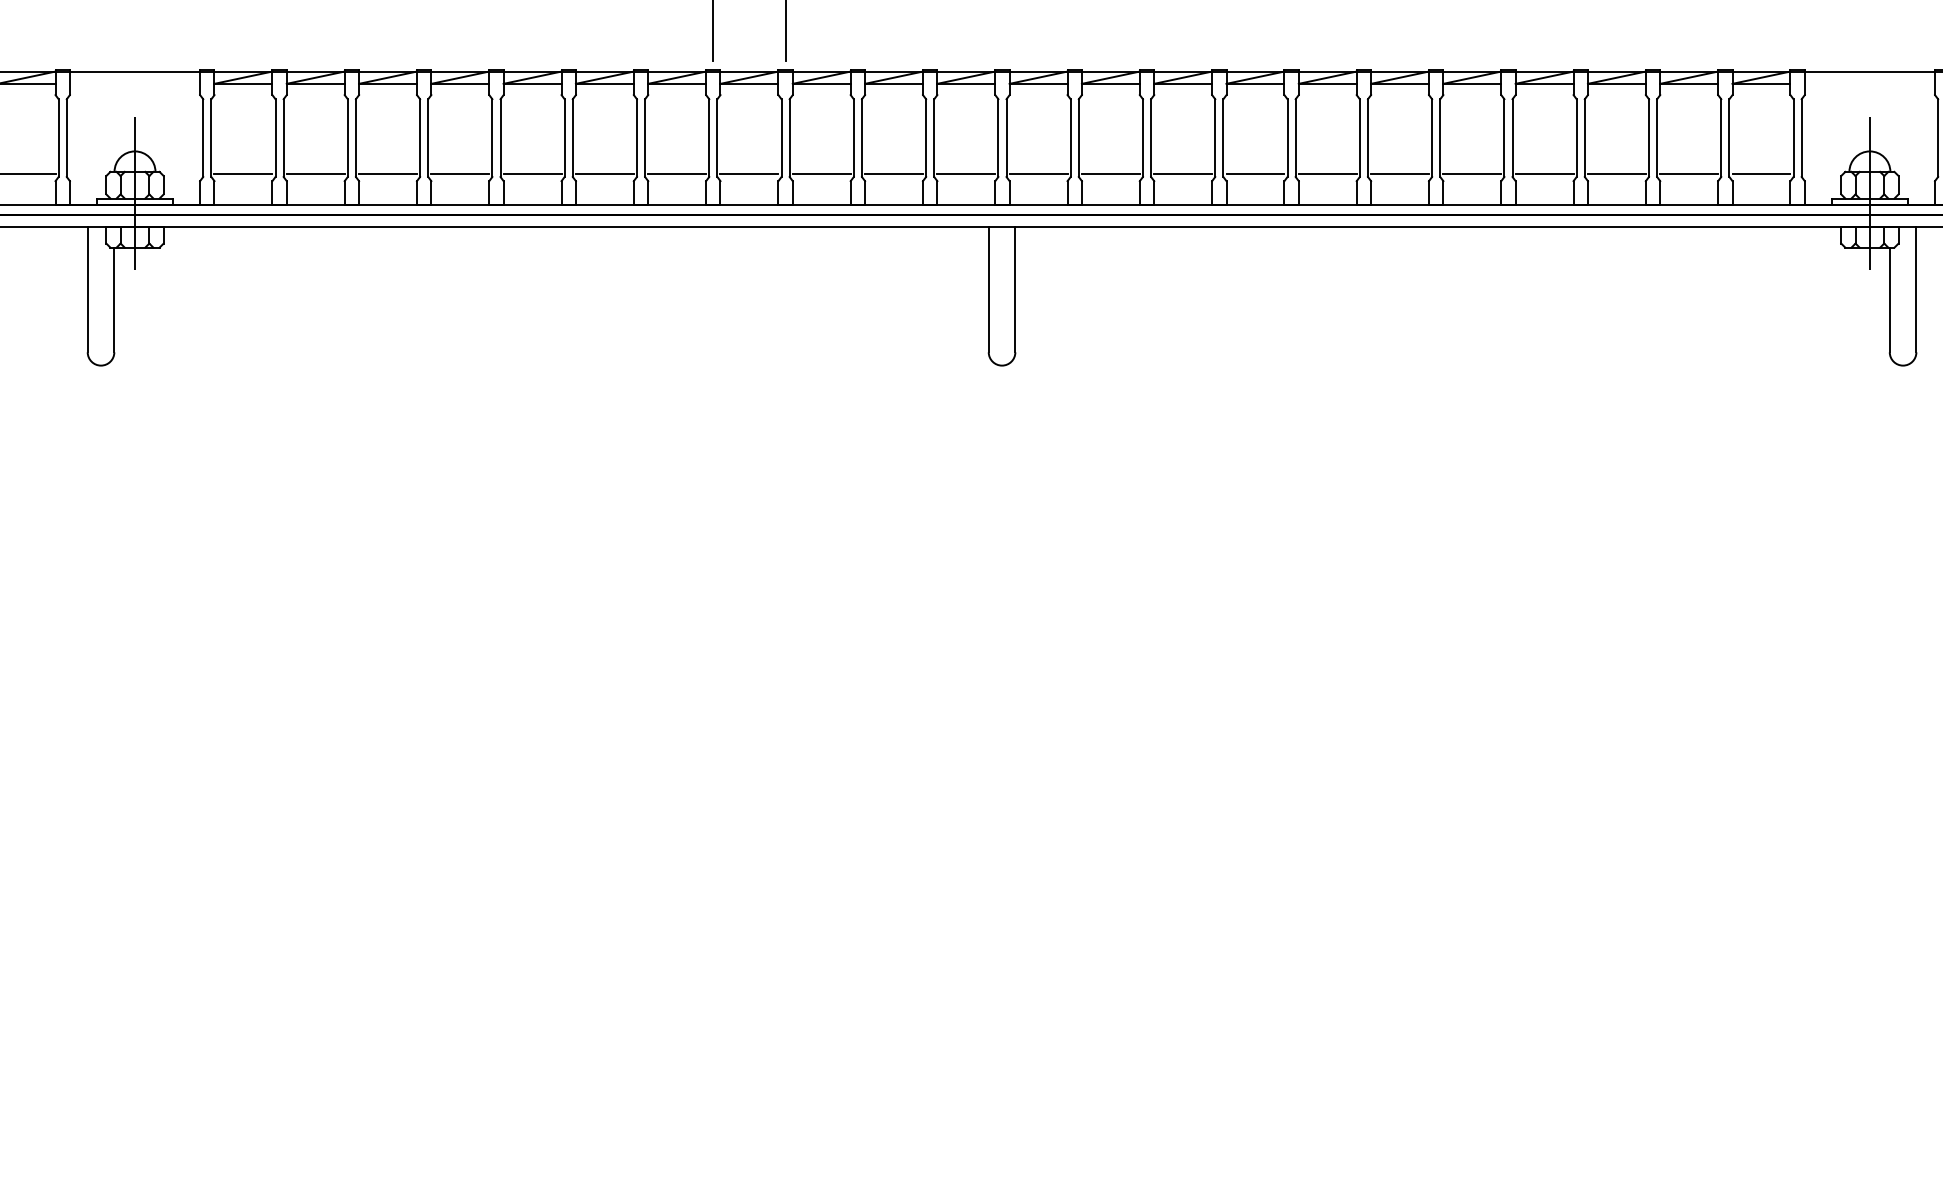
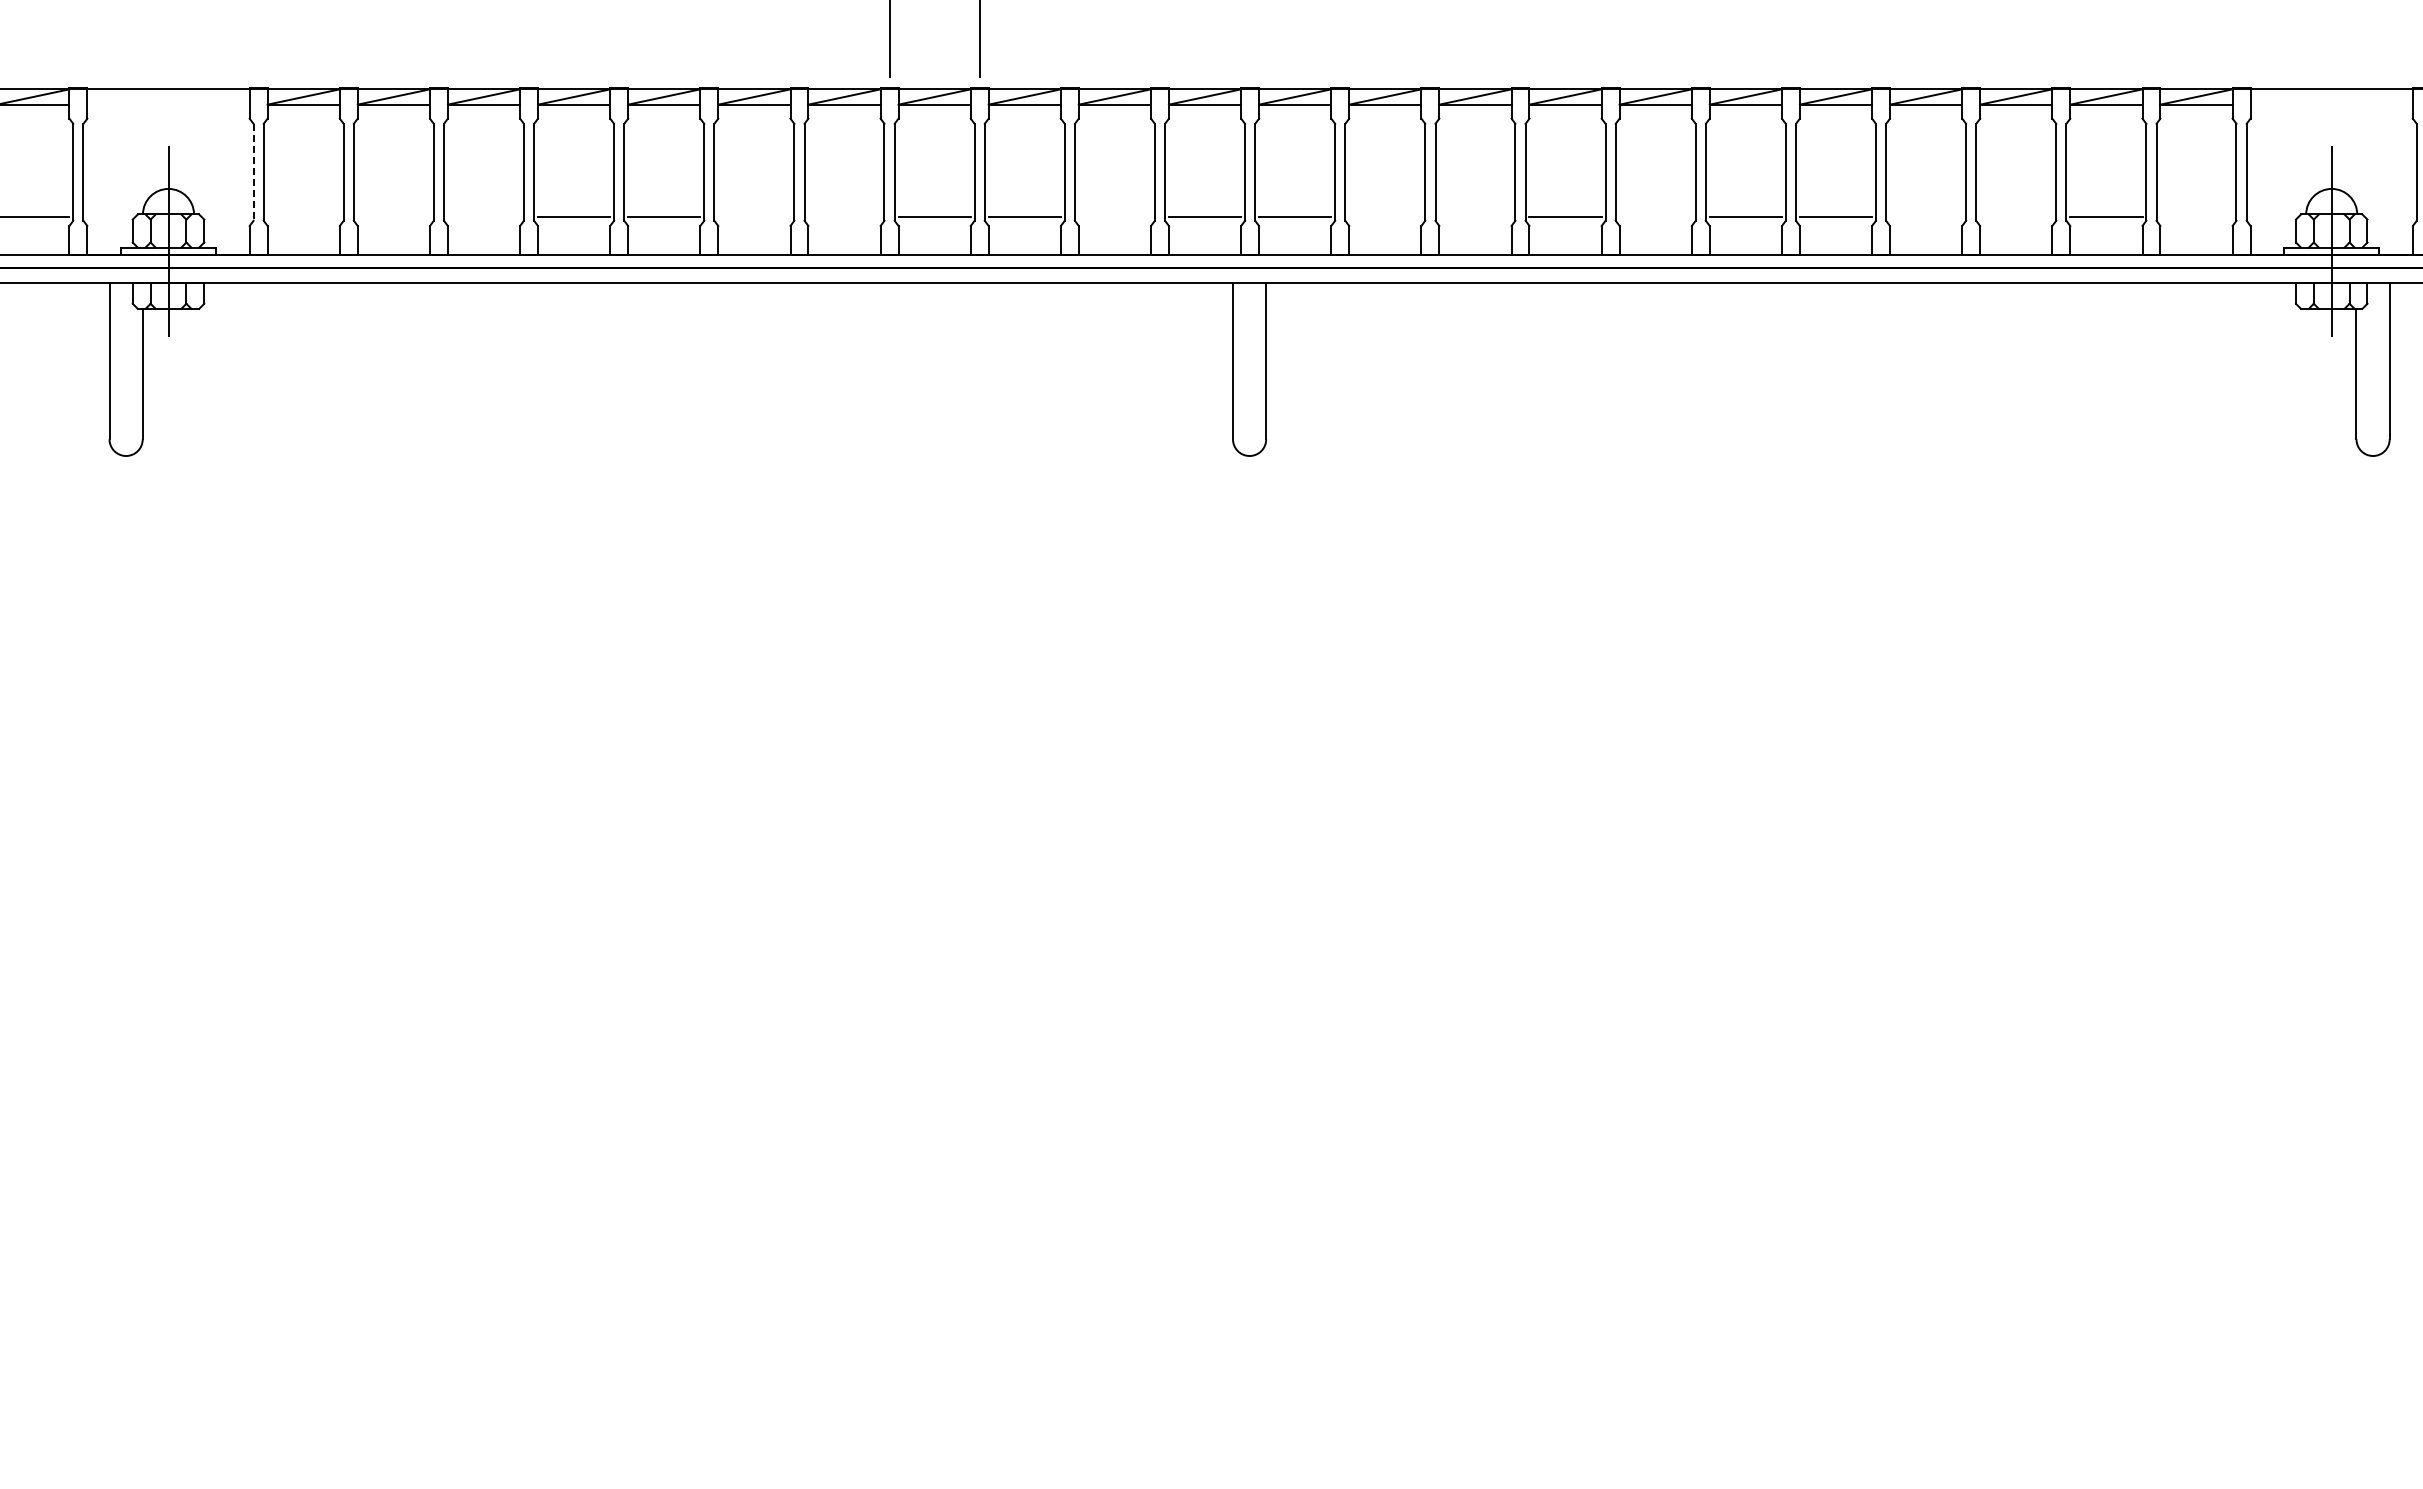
line: (203, 138) -> (253, 172), solid -> dashed
line: (243, 174) -> (303, 217), removed
line: (315, 174) -> (393, 217), removed
line: (387, 174) -> (483, 217), removed
line: (604, 174) -> (754, 217), removed
line: (677, 174) -> (844, 217), removed
line: (893, 174) -> (1114, 217), removed
line: (1111, 174) -> (1385, 217), removed
line: (1183, 174) -> (1475, 217), removed
line: (1327, 174) -> (1655, 217), removed
line: (1544, 174) -> (1925, 217), removed
line: (1617, 174) -> (2016, 217), removed
line: (1761, 174) -> (2196, 217), removed

